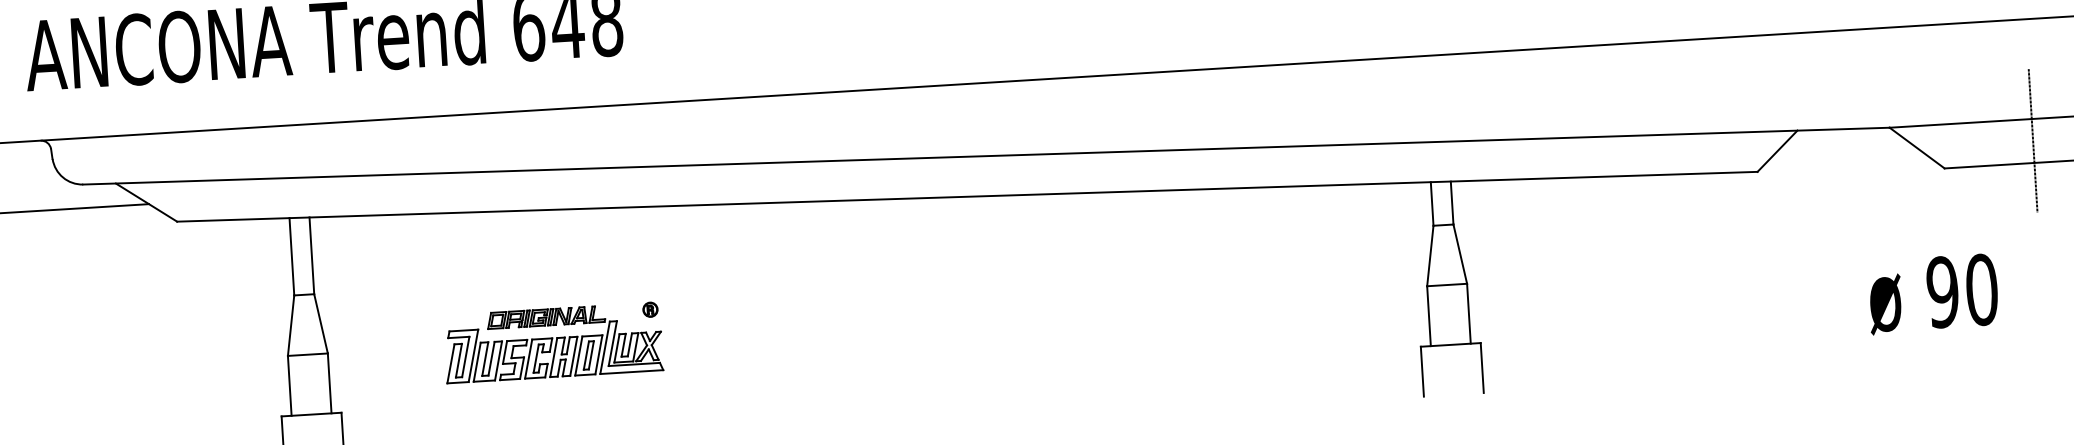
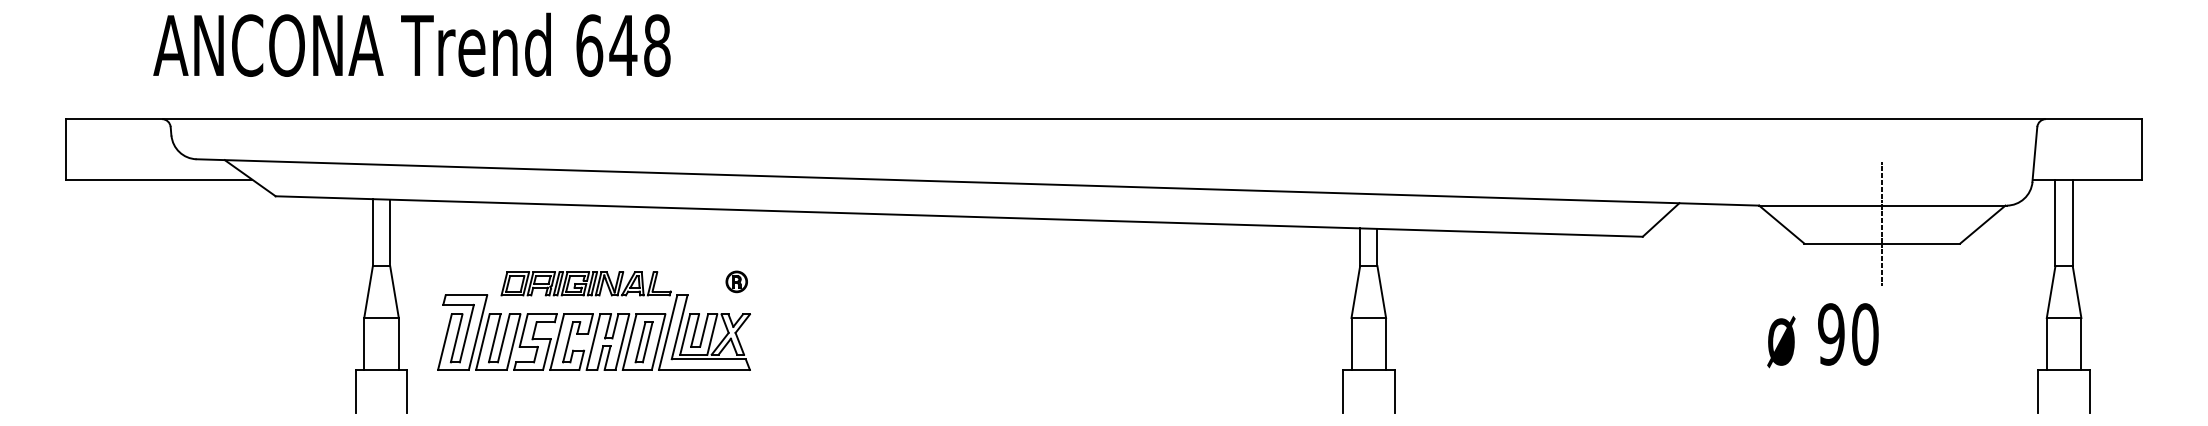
text: (1932, 294) -> (1822, 335), moved
part: (552, 342) -> (593, 320), size x1.67

